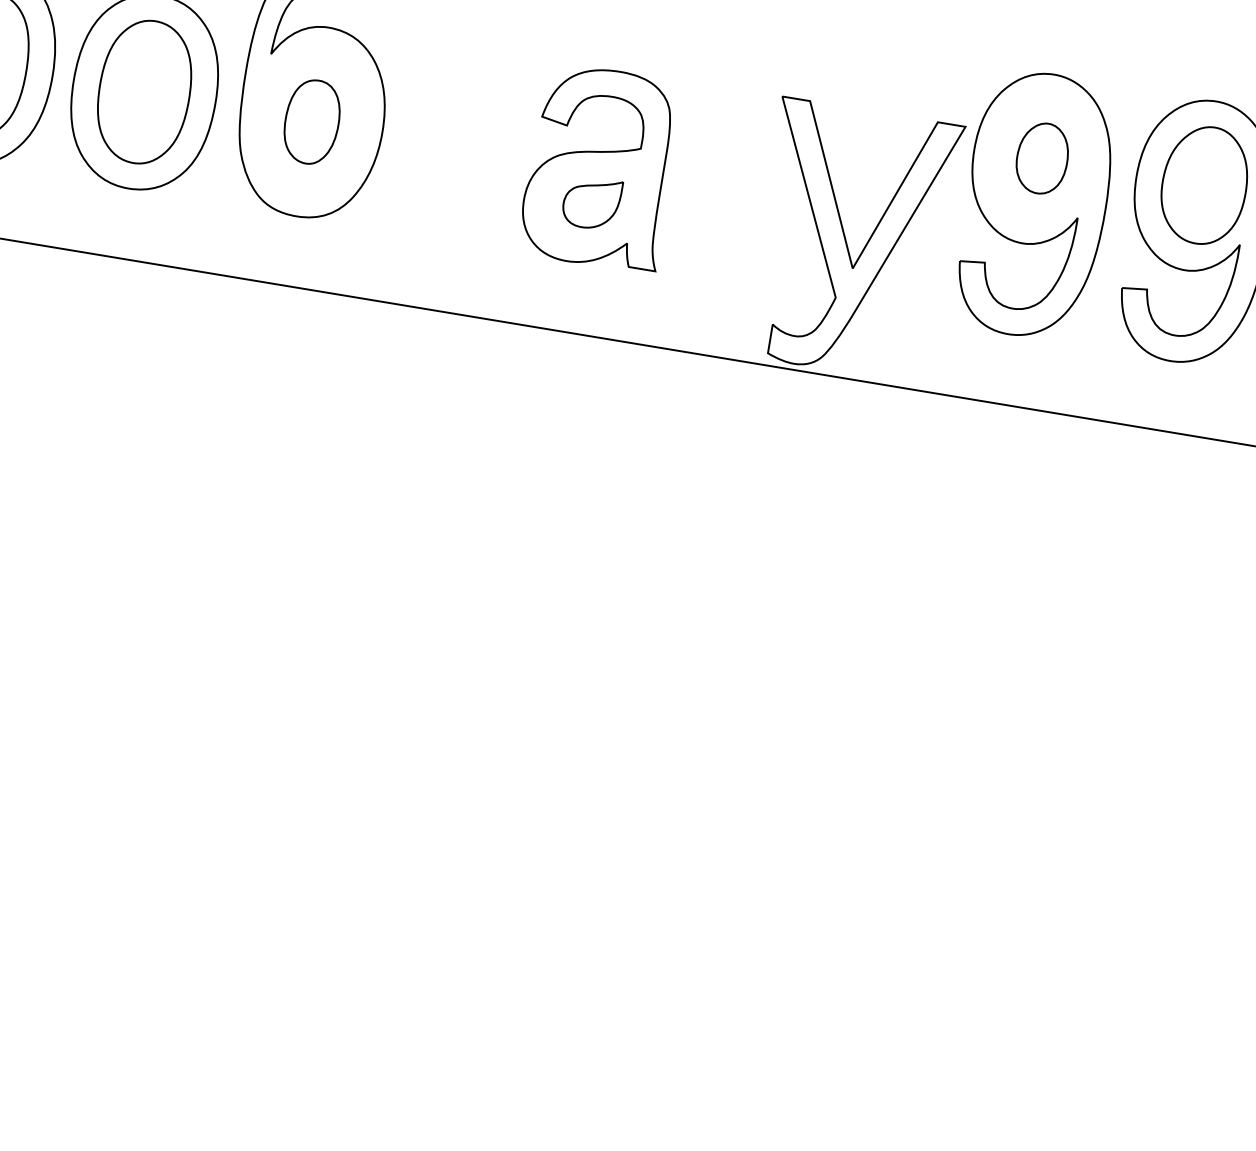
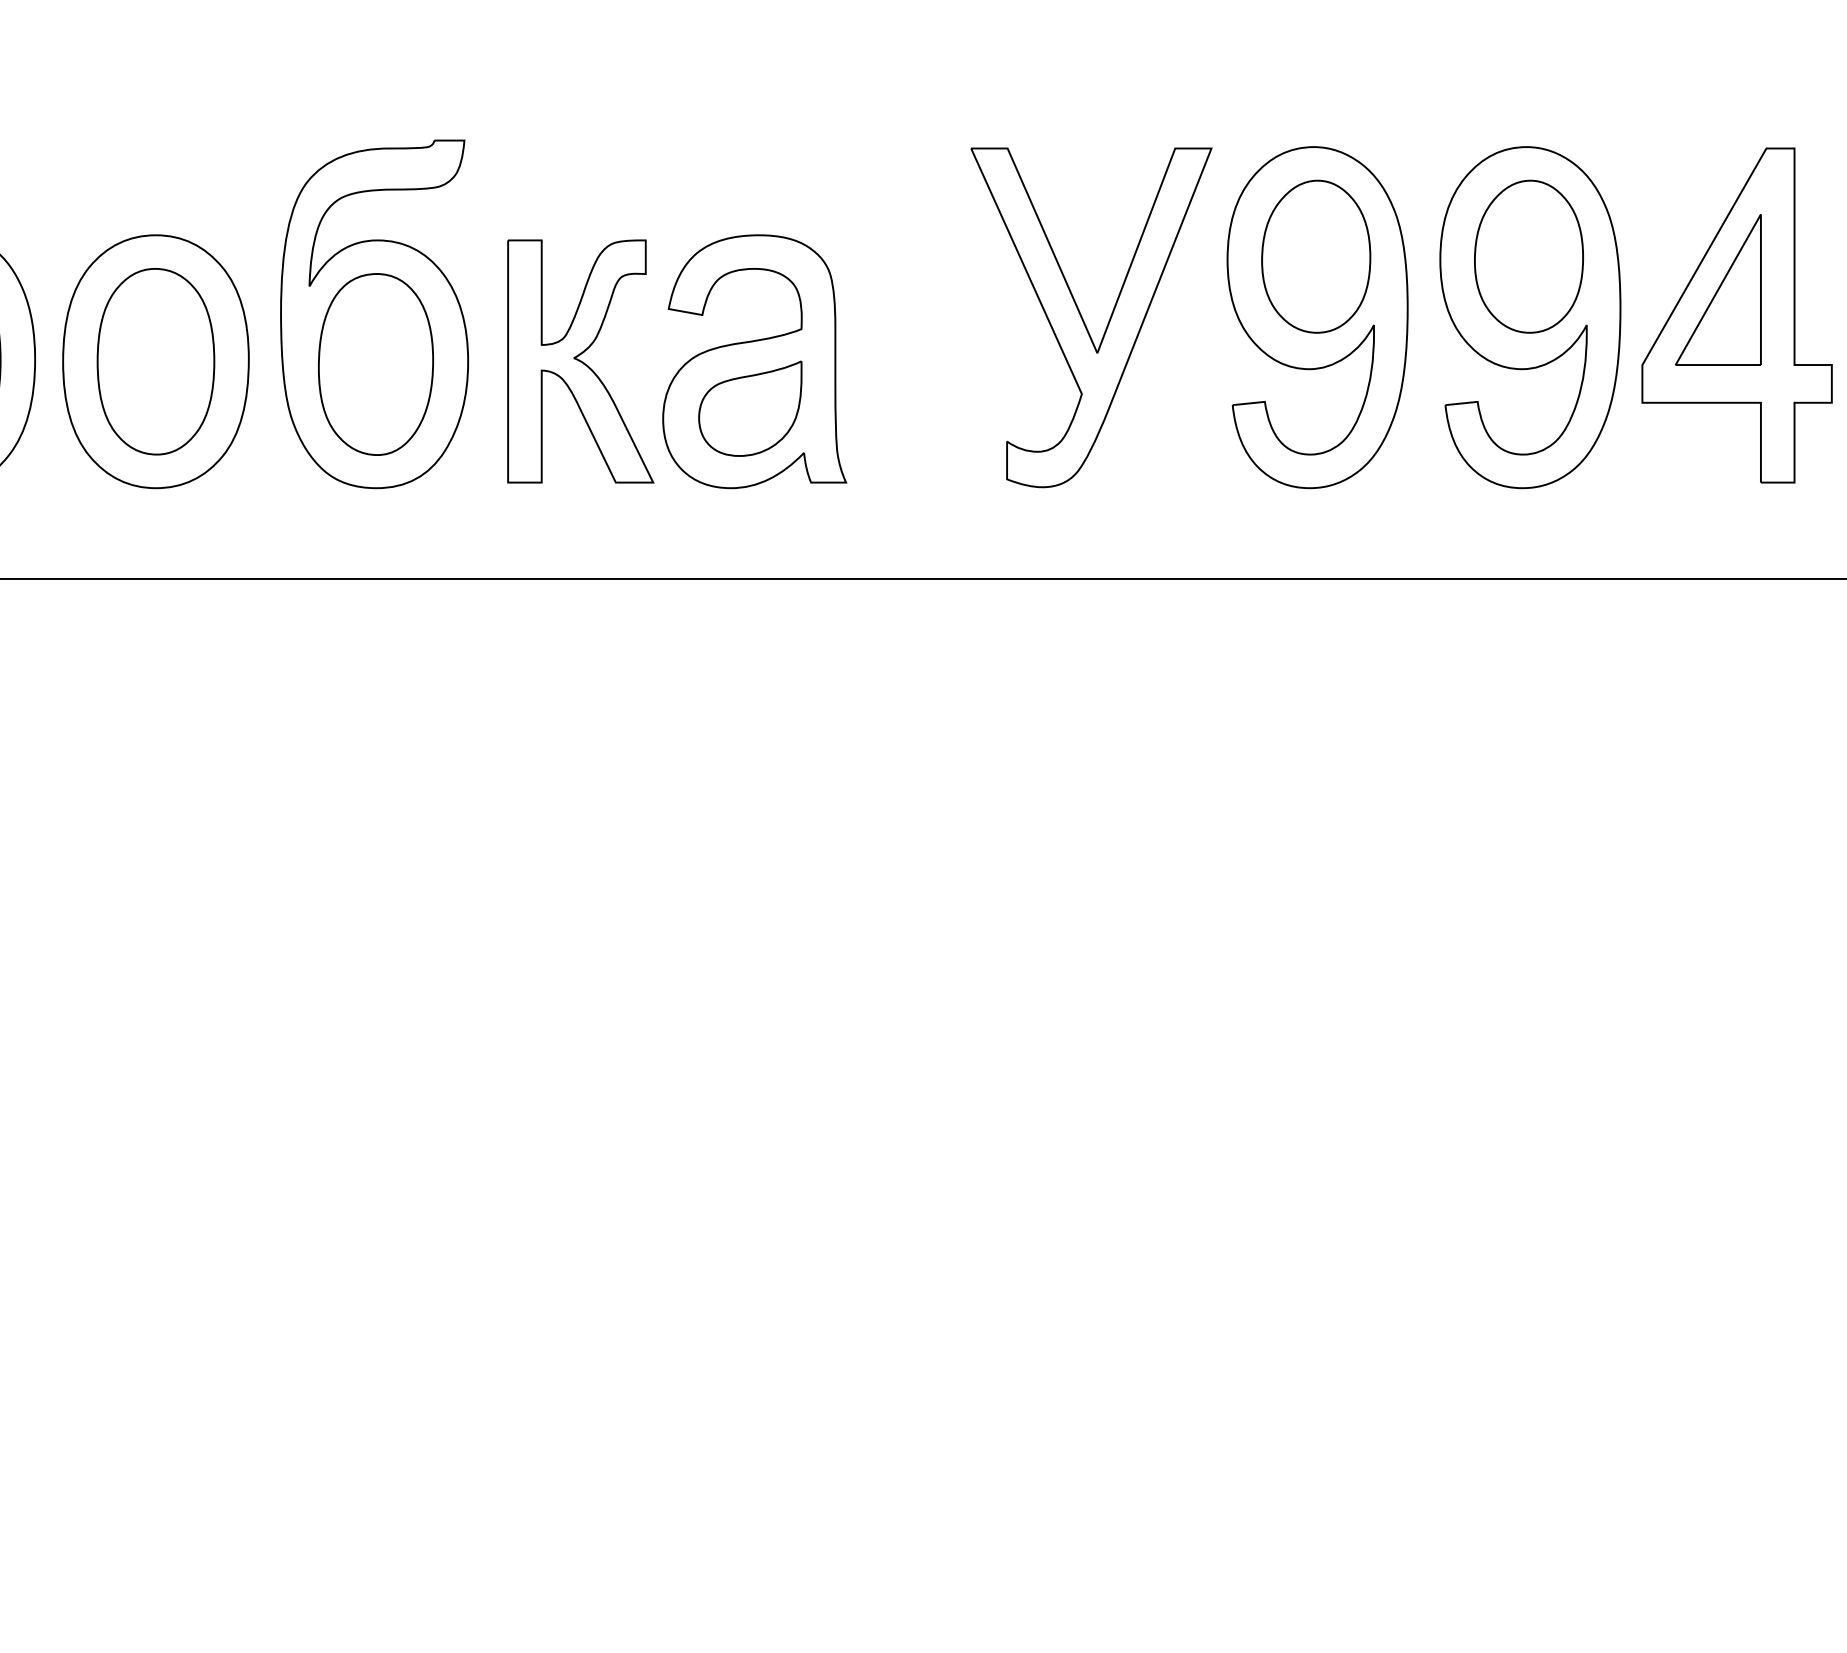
part: (312, 122) -> (376, 364), size x1.67
part: (468, 145) -> (580, 361), added
part: (1042, 158) -> (1316, 256), size x1.67
part: (591, 202) -> (750, 408), size x1.43
part: (846, 240) -> (1083, 318), moved

